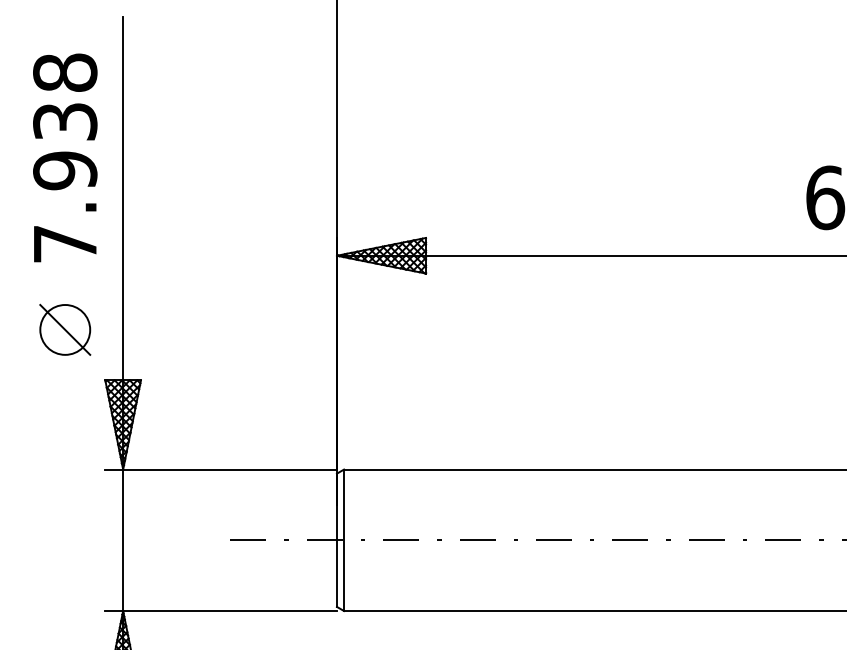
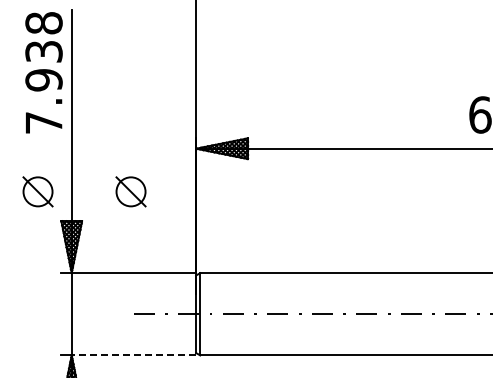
text: (64, 157) -> (43, 72), moved
part: (224, 329) -> (130, 191), added
line: (229, 611) -> (133, 355), solid -> dashed

